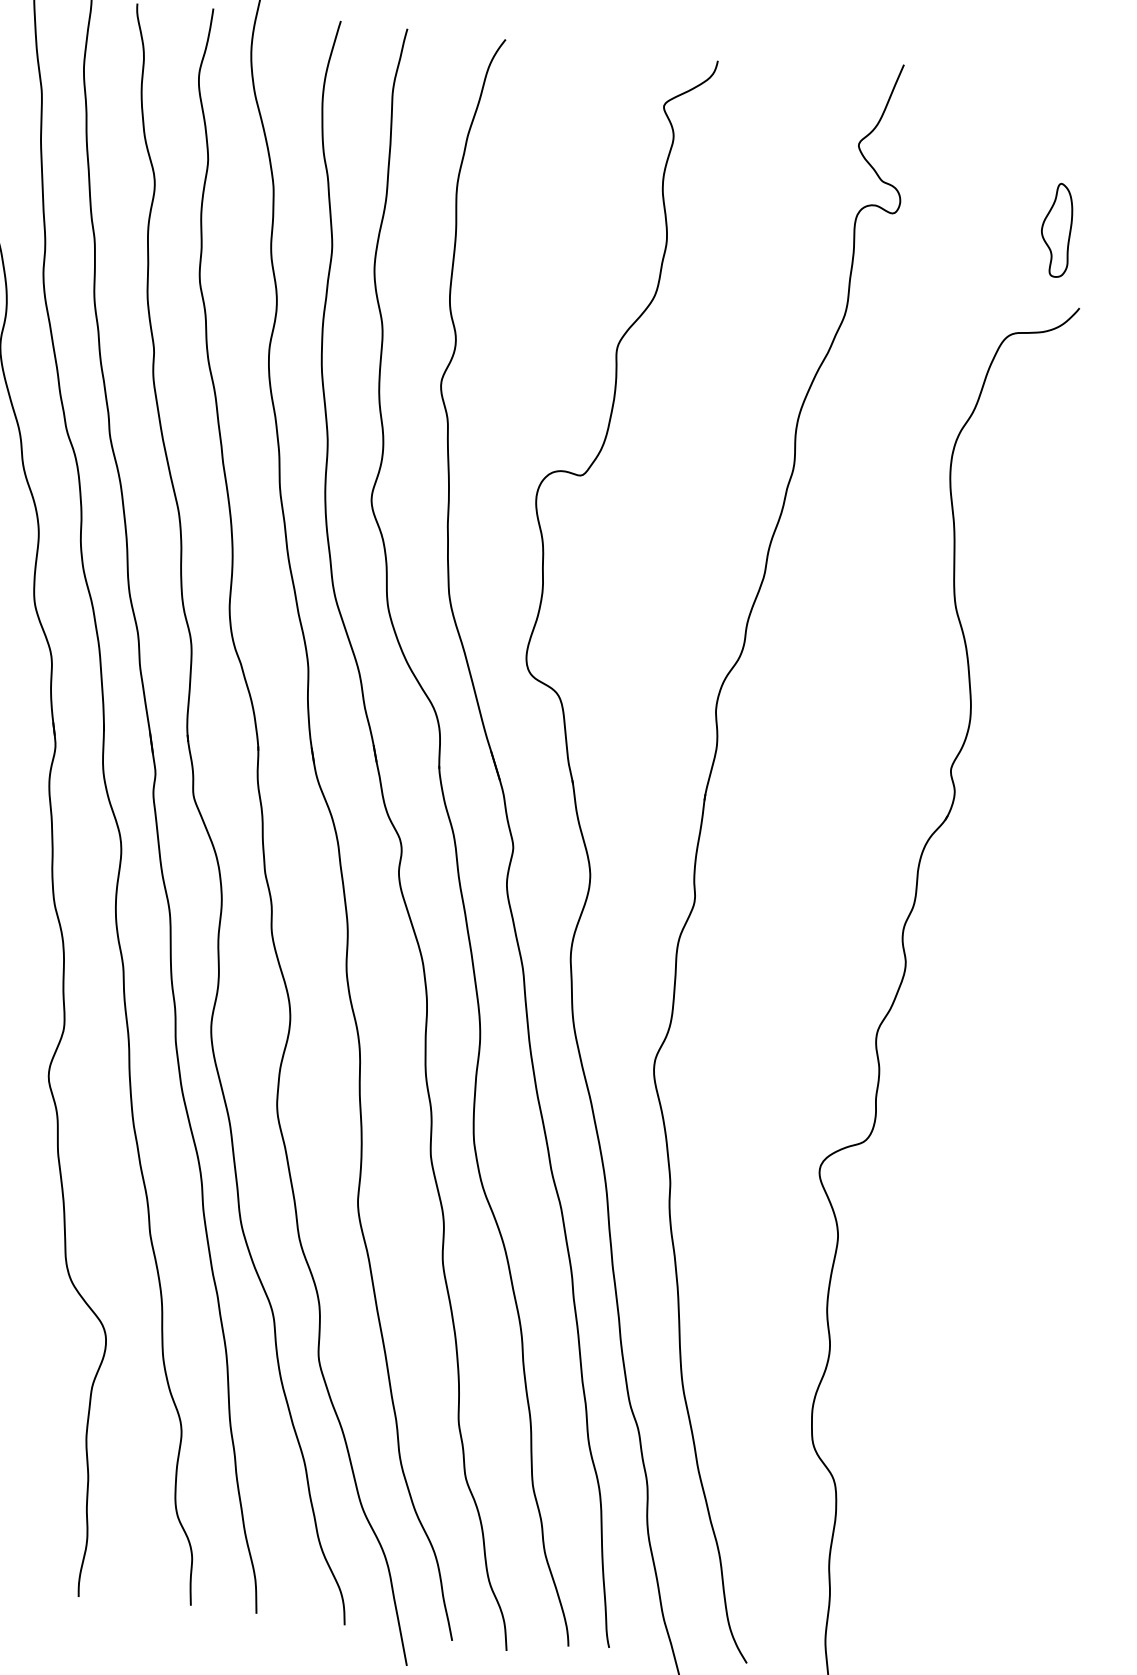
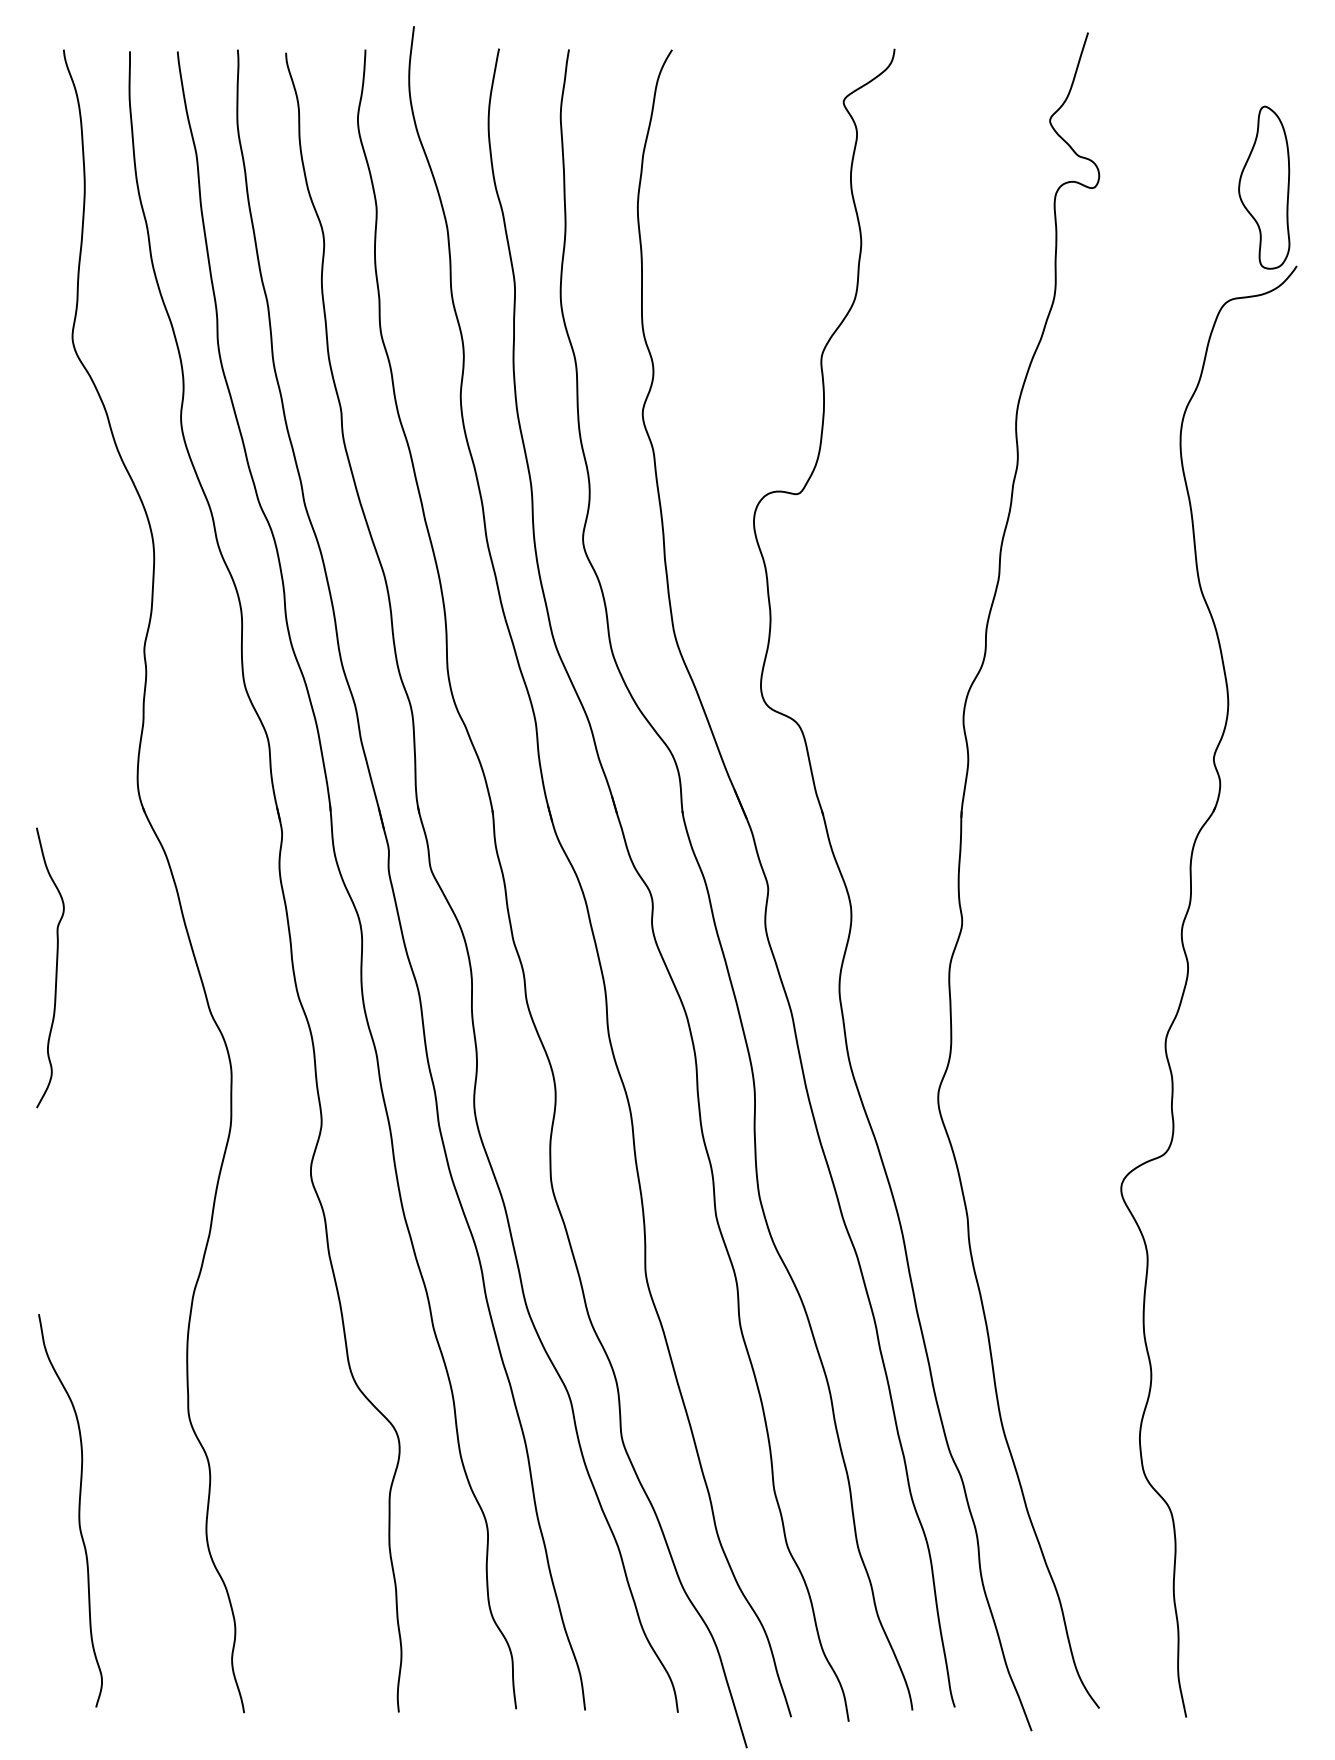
part: (1056, 230) -> (1264, 187), size x1.67

